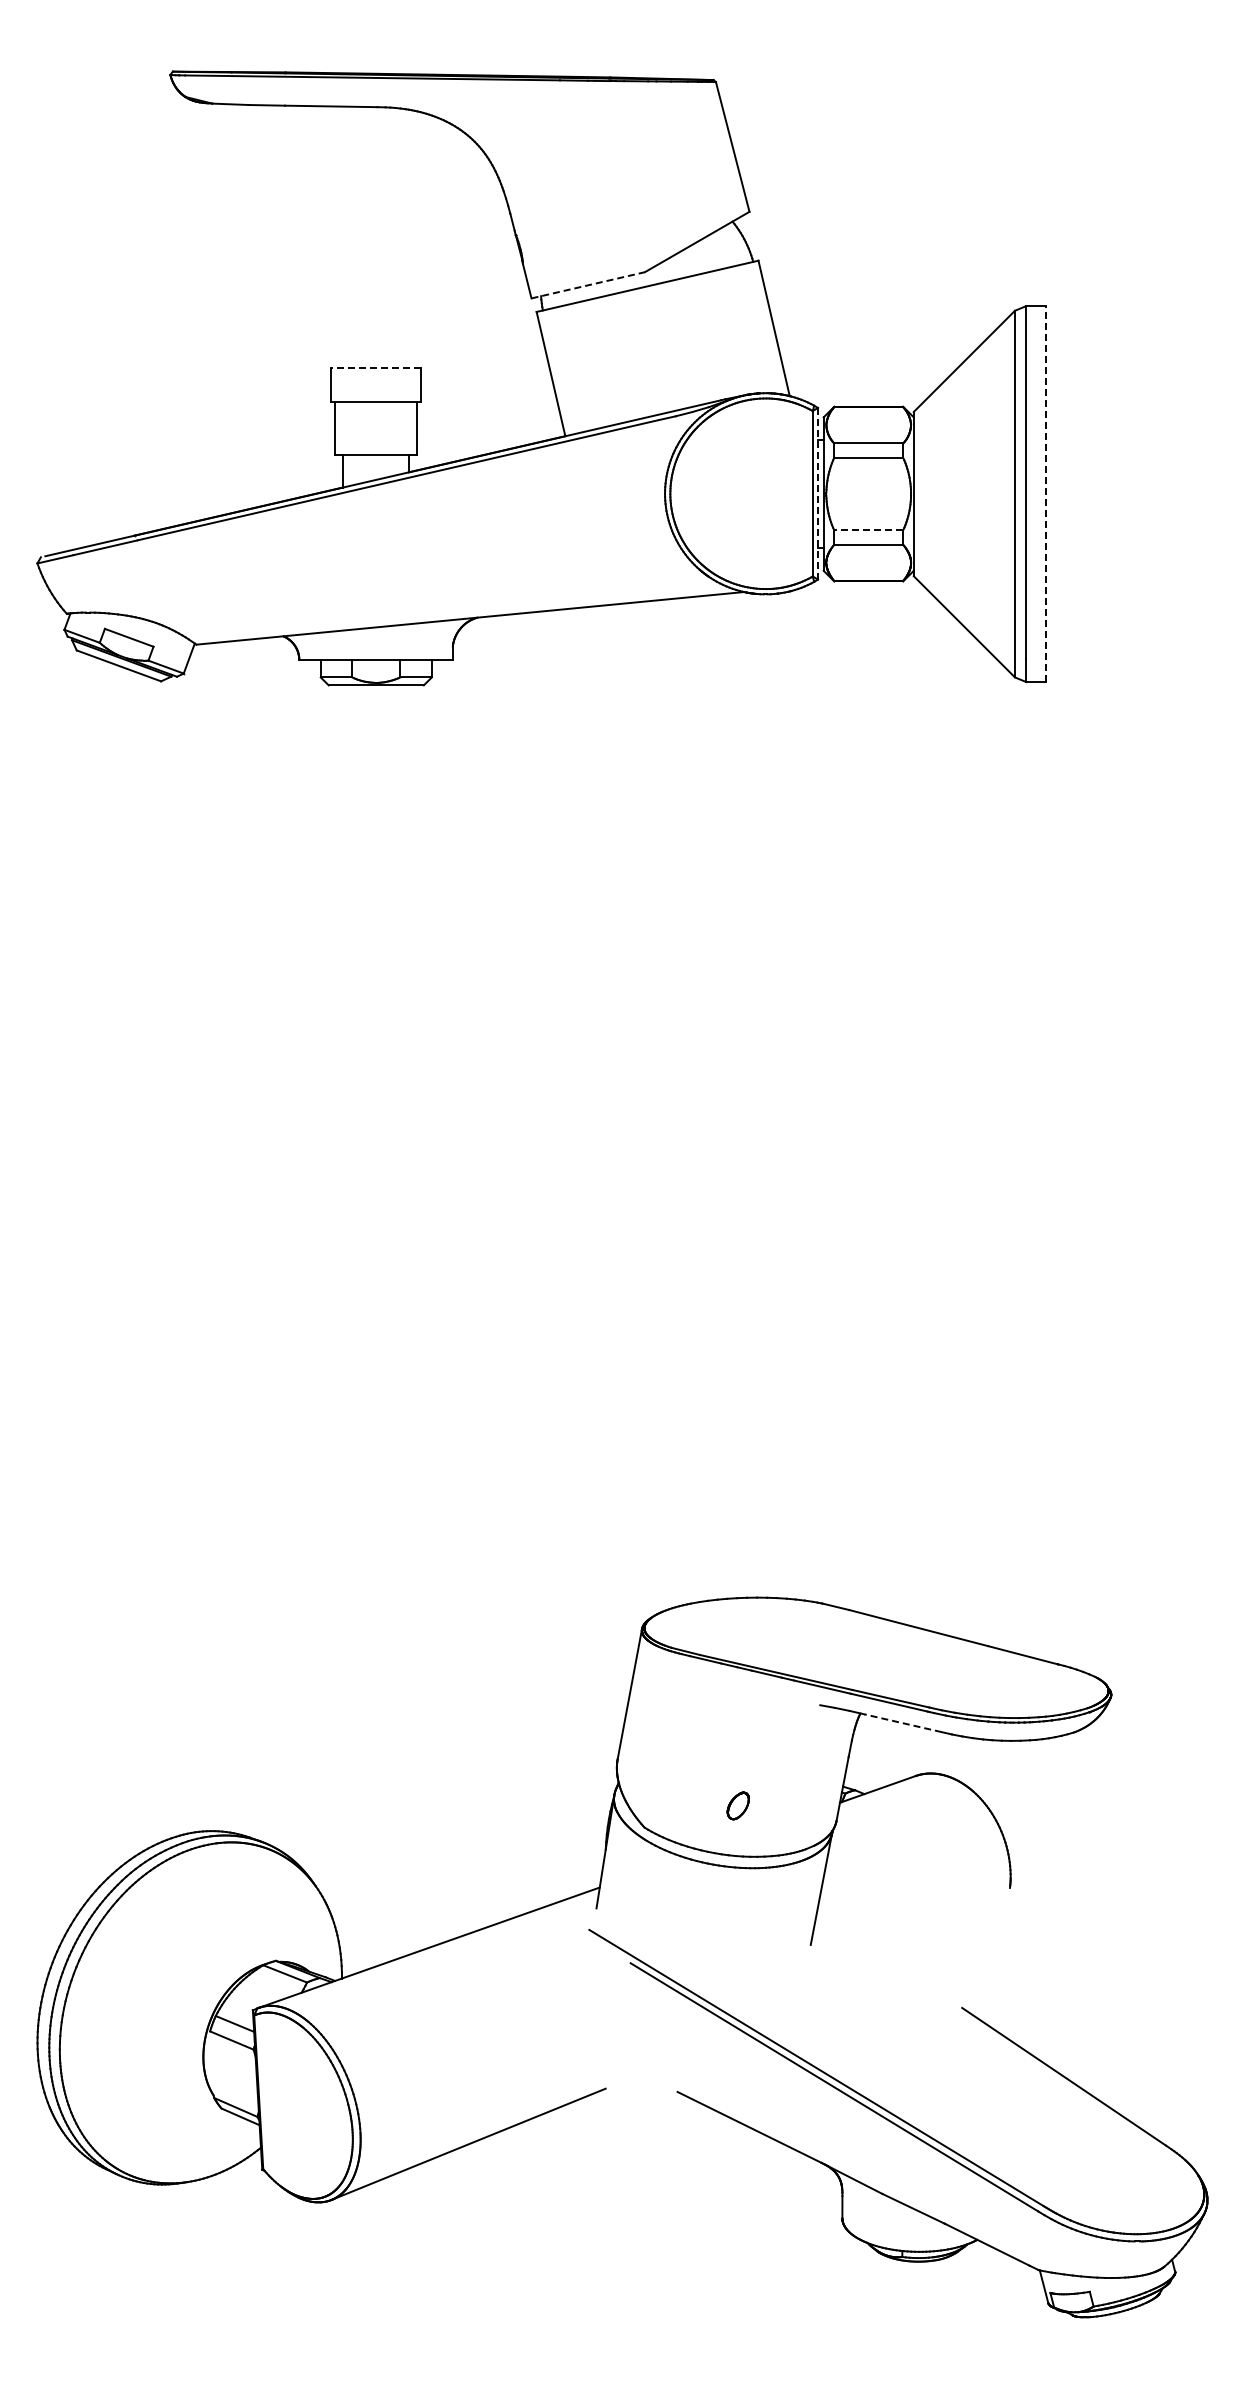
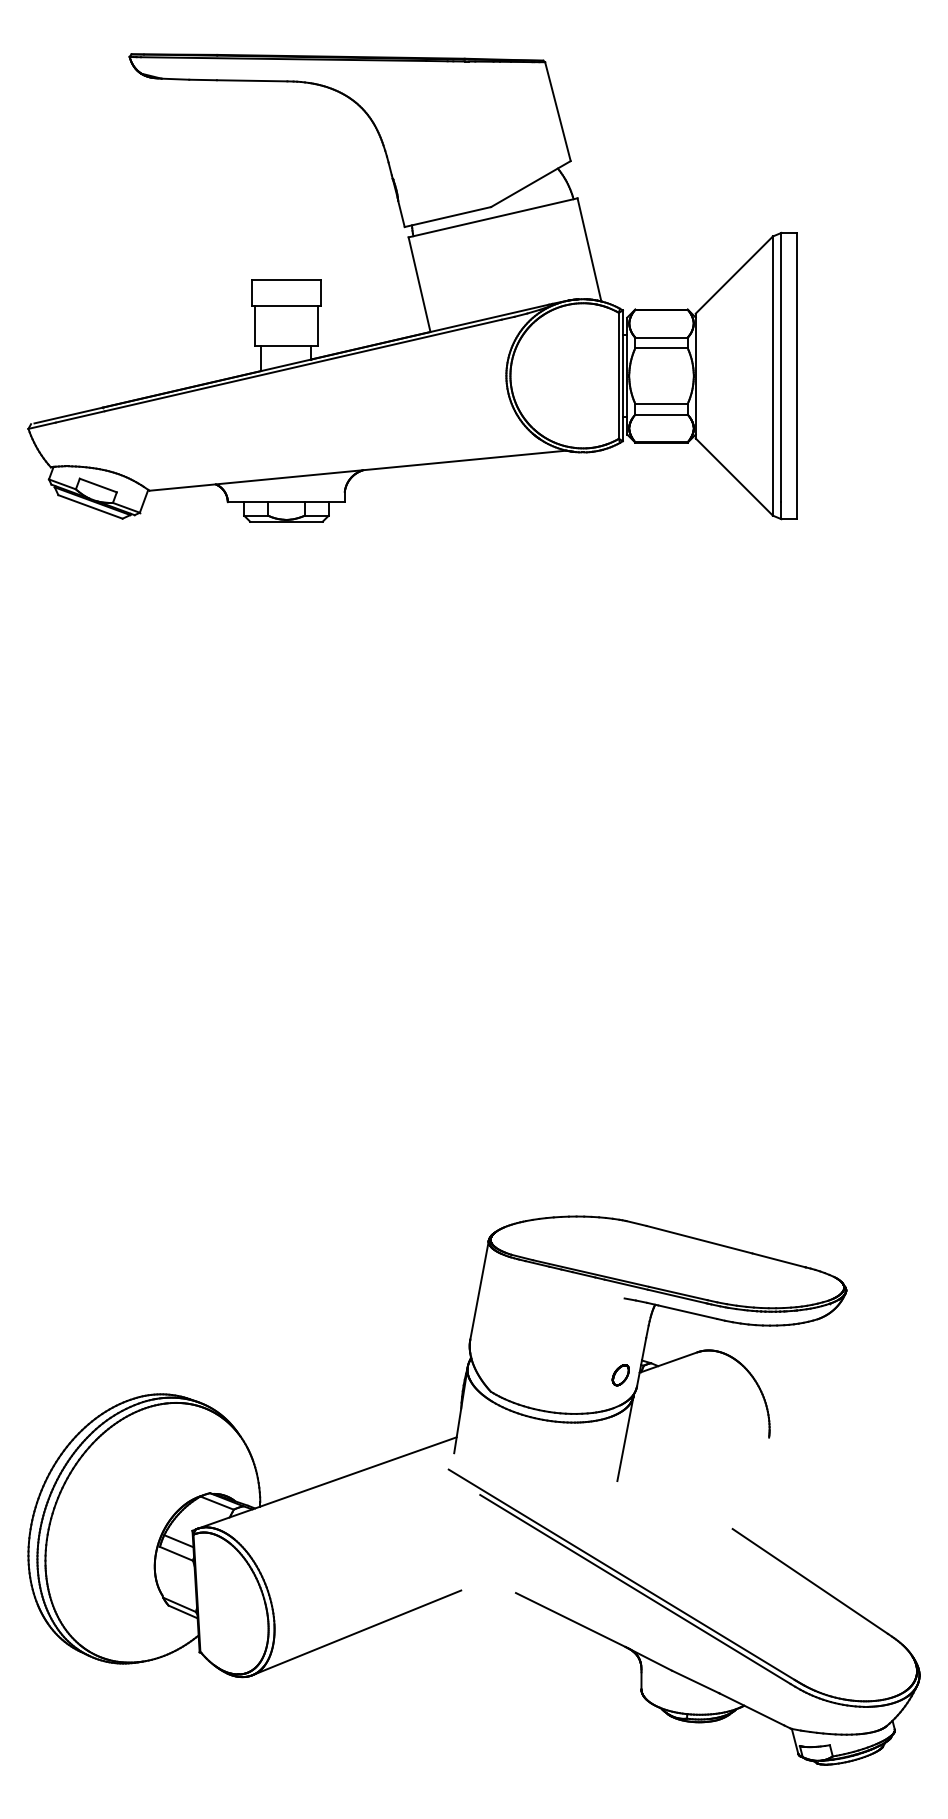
line: (588, 285) -> (448, 217), dashed -> solid
line: (375, 367) -> (285, 279), dashed -> solid
line: (817, 493) -> (622, 375), dashed -> solid
line: (1046, 494) -> (796, 376), dashed -> solid
line: (868, 530) -> (661, 403), dashed -> solid
line: (903, 1723) -> (688, 1312), dashed -> solid
part: (737, 1805) -> (620, 1374), moved

